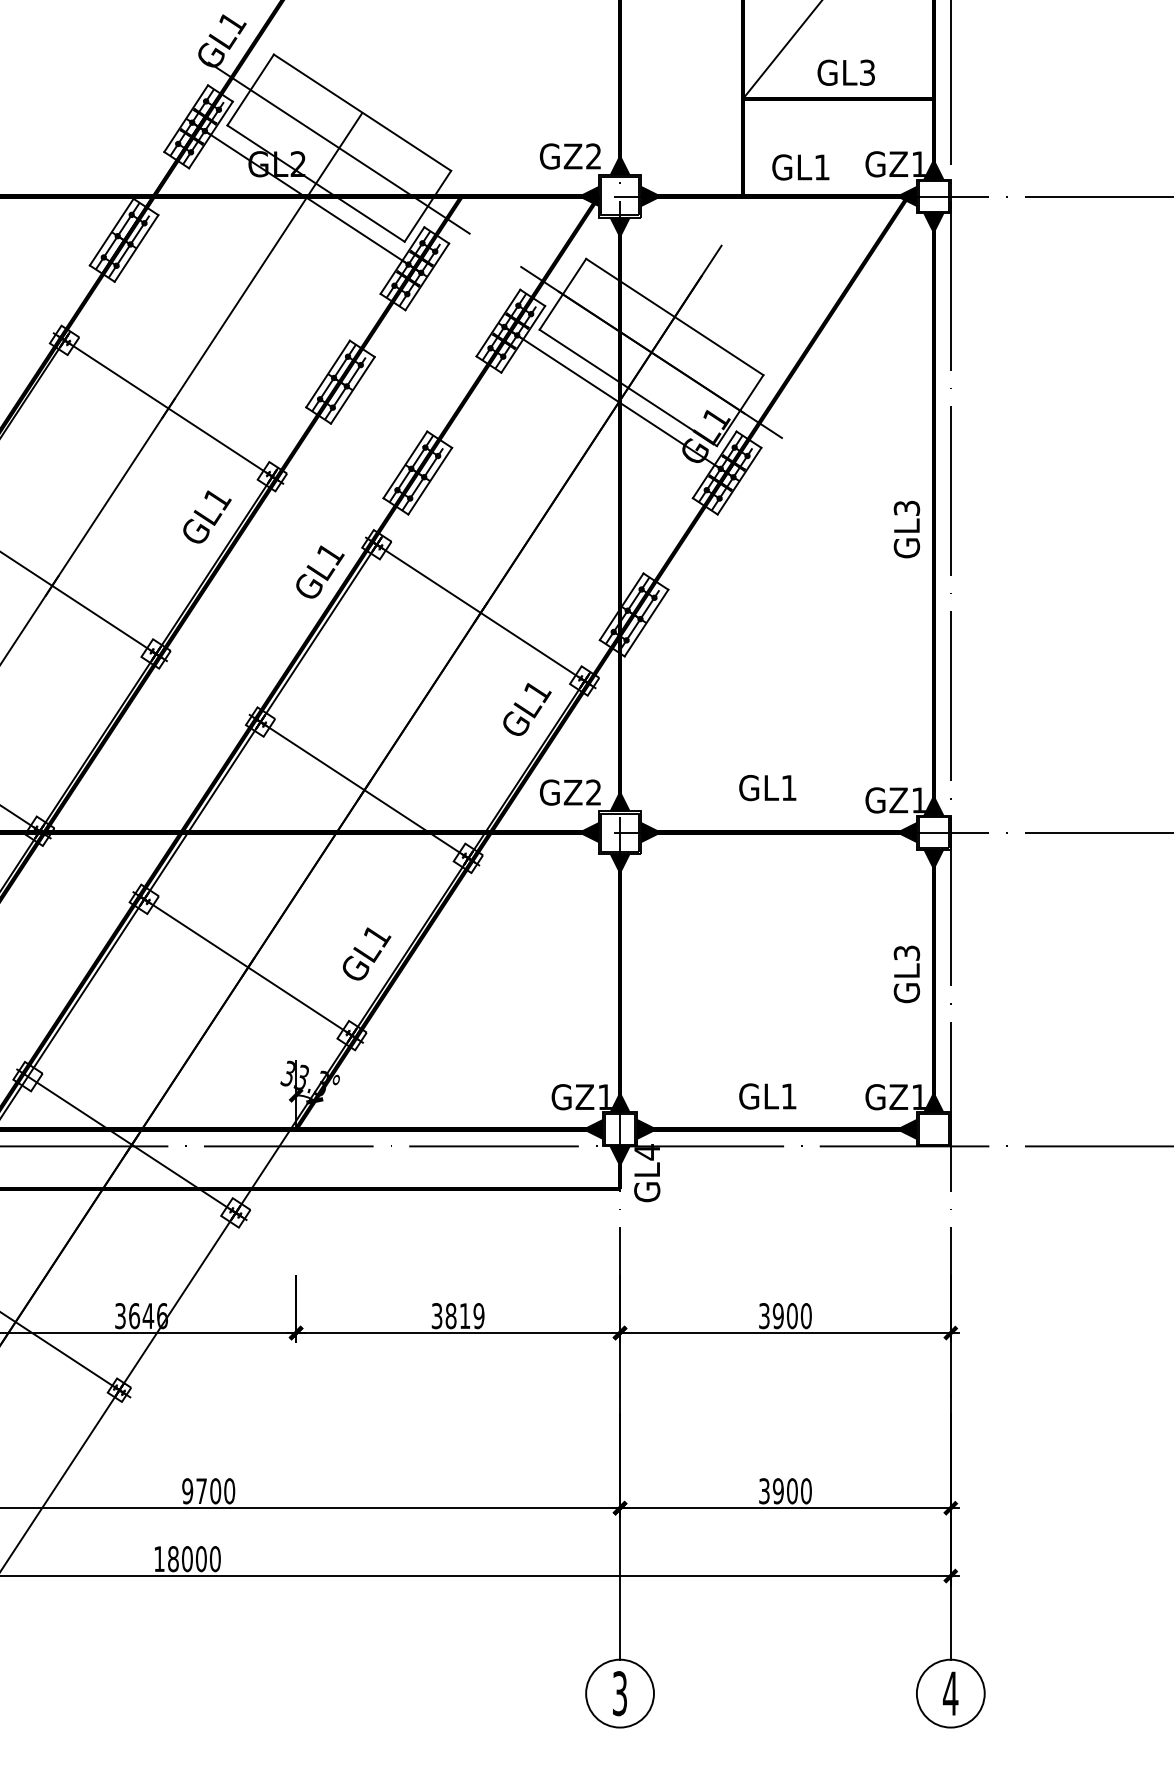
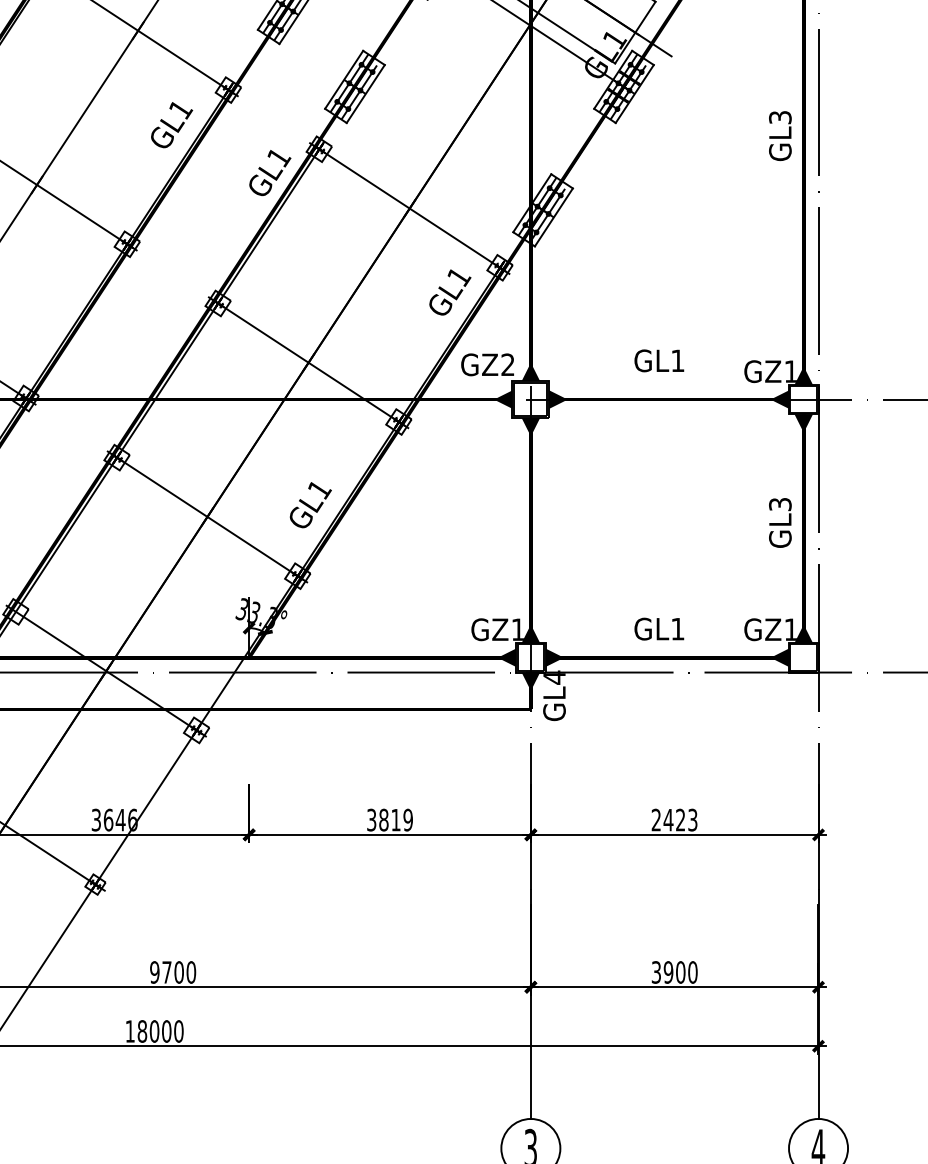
text: (785, 1316) -> (674, 820), 3900 -> 2423

